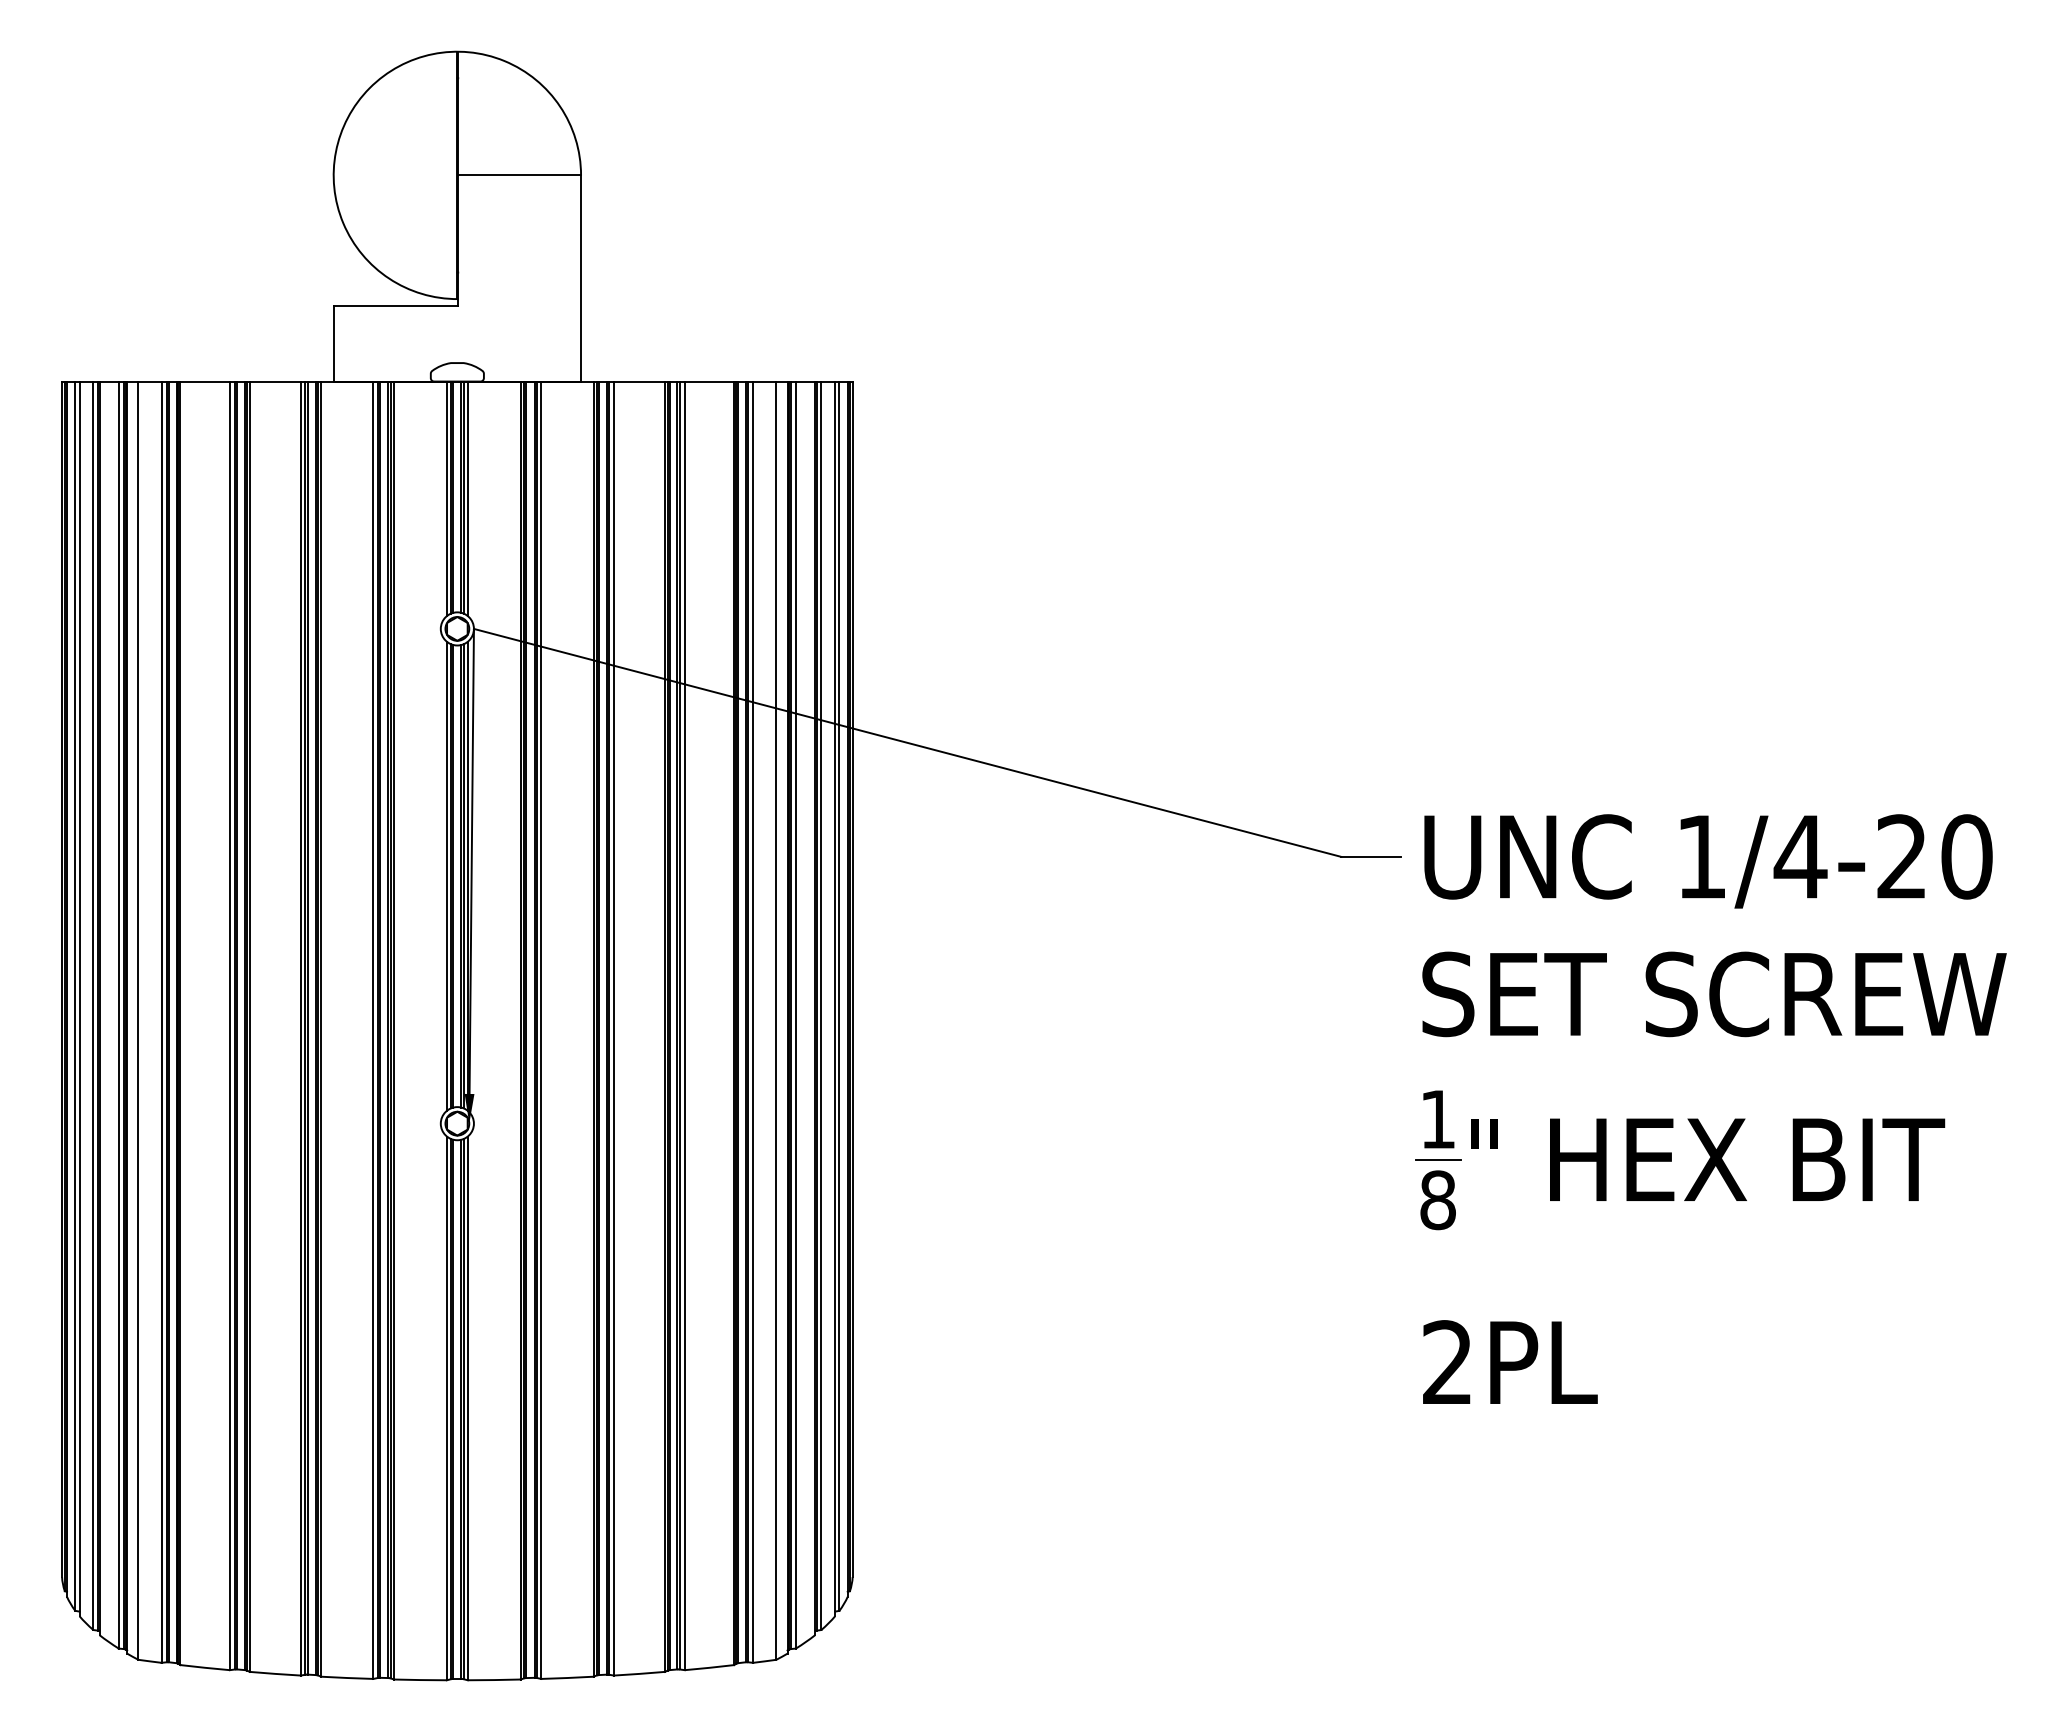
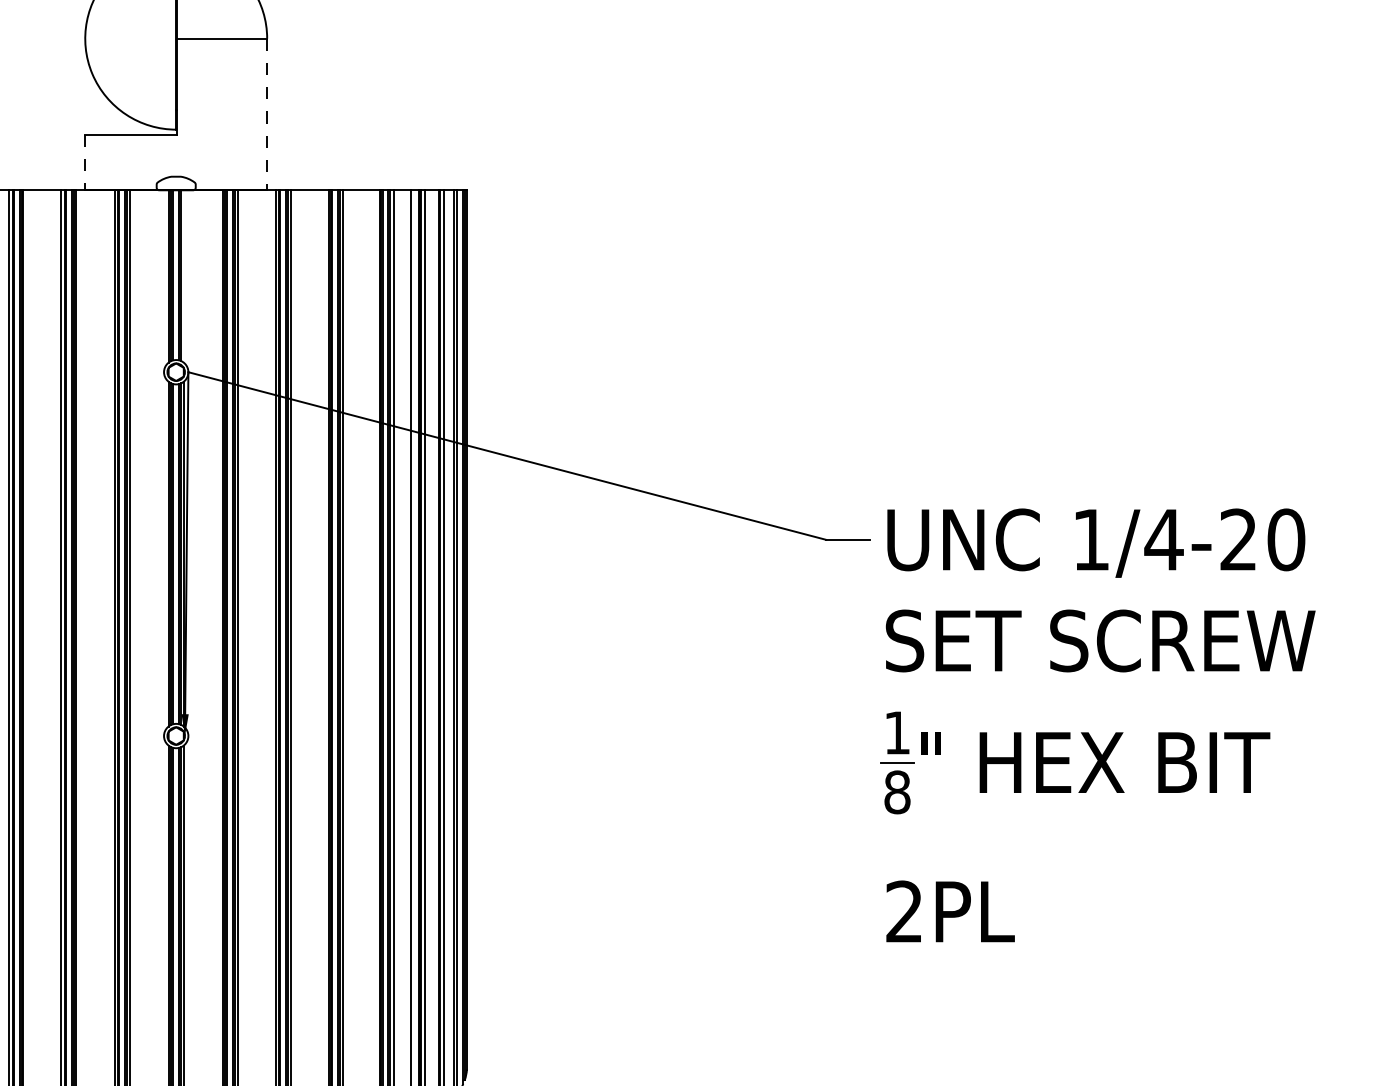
line: (581, 278) -> (267, 114), solid -> dashed
line: (333, 343) -> (85, 162), solid -> dashed
line: (467, 498) -> (183, 276), removed

